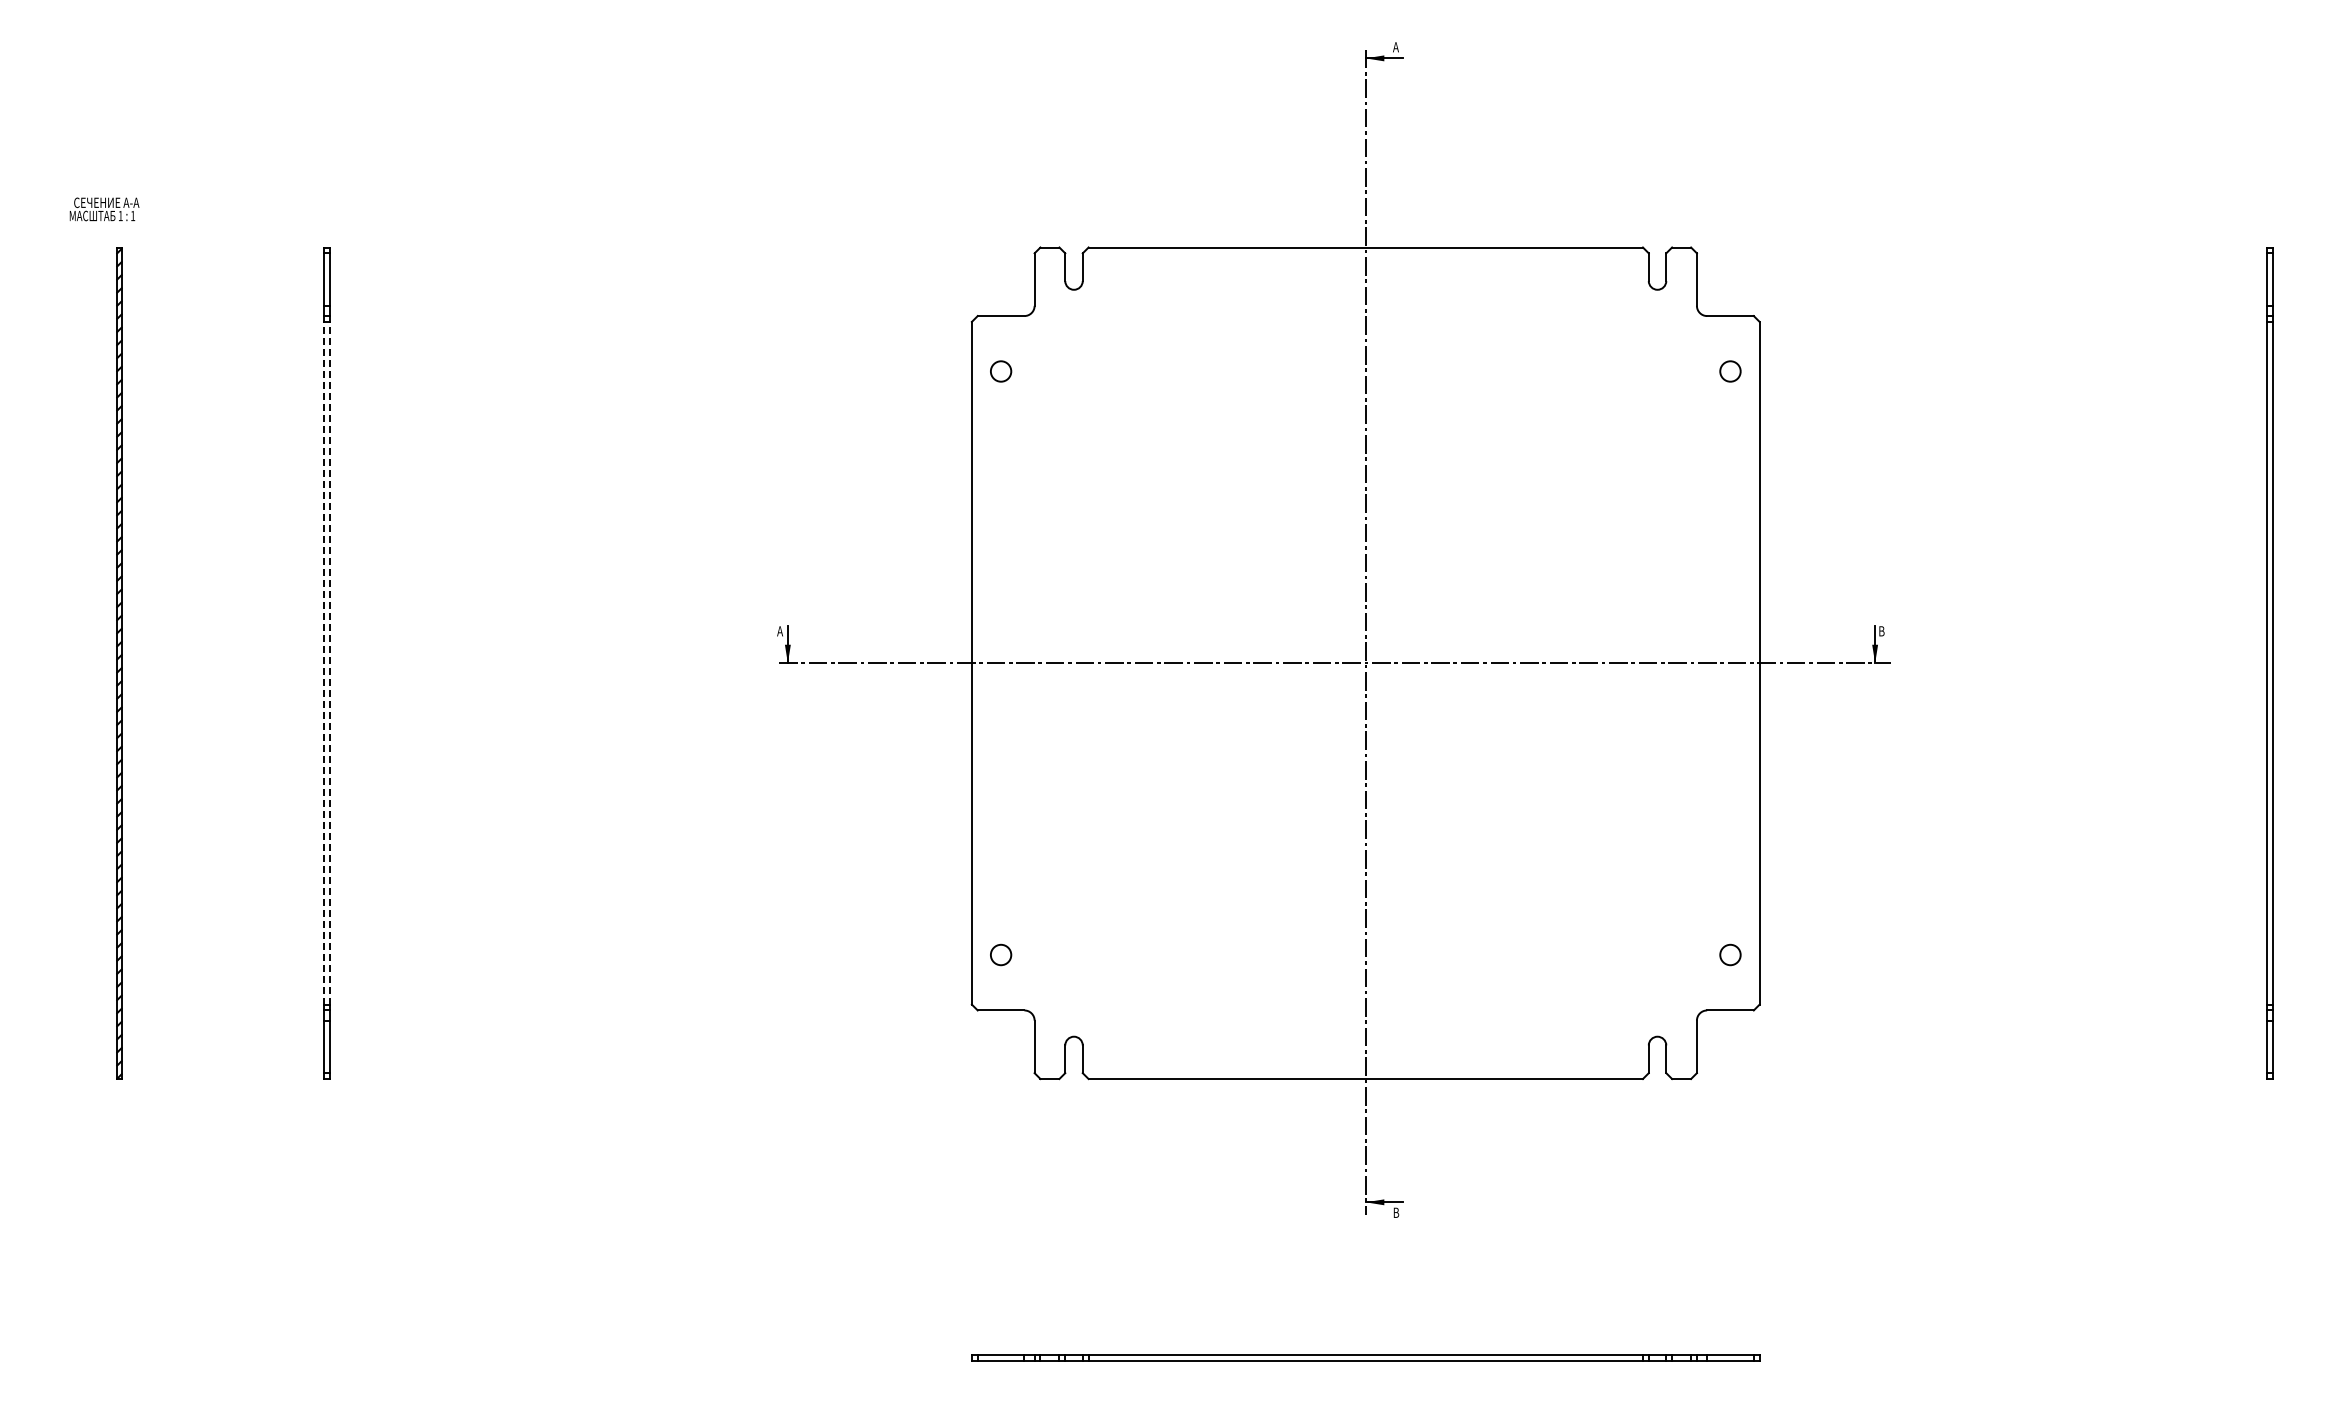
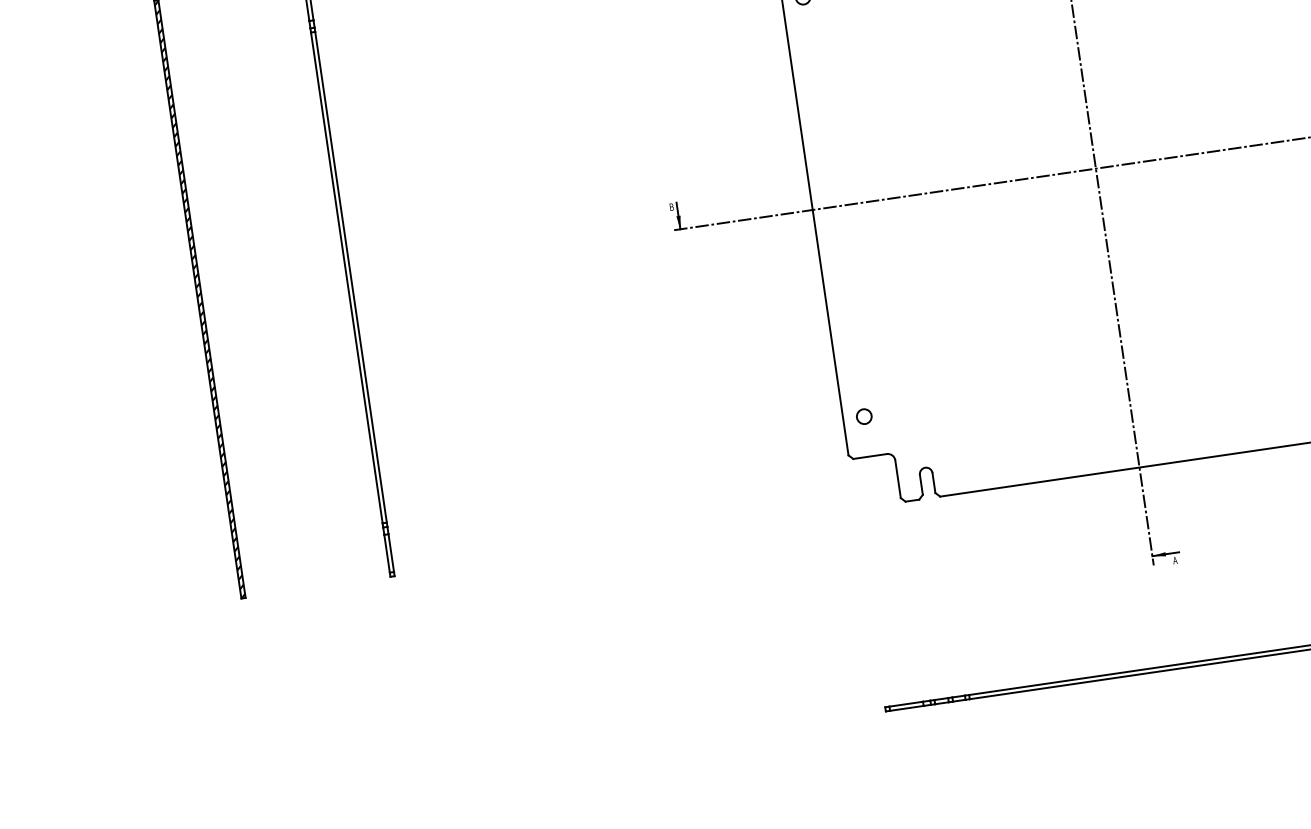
text: (780, 631) -> (671, 207), A -> B
line: (323, 662) -> (346, 277), dashed -> solid
line: (329, 662) -> (350, 276), dashed -> solid
text: (1396, 1212) -> (1175, 560), B -> A

